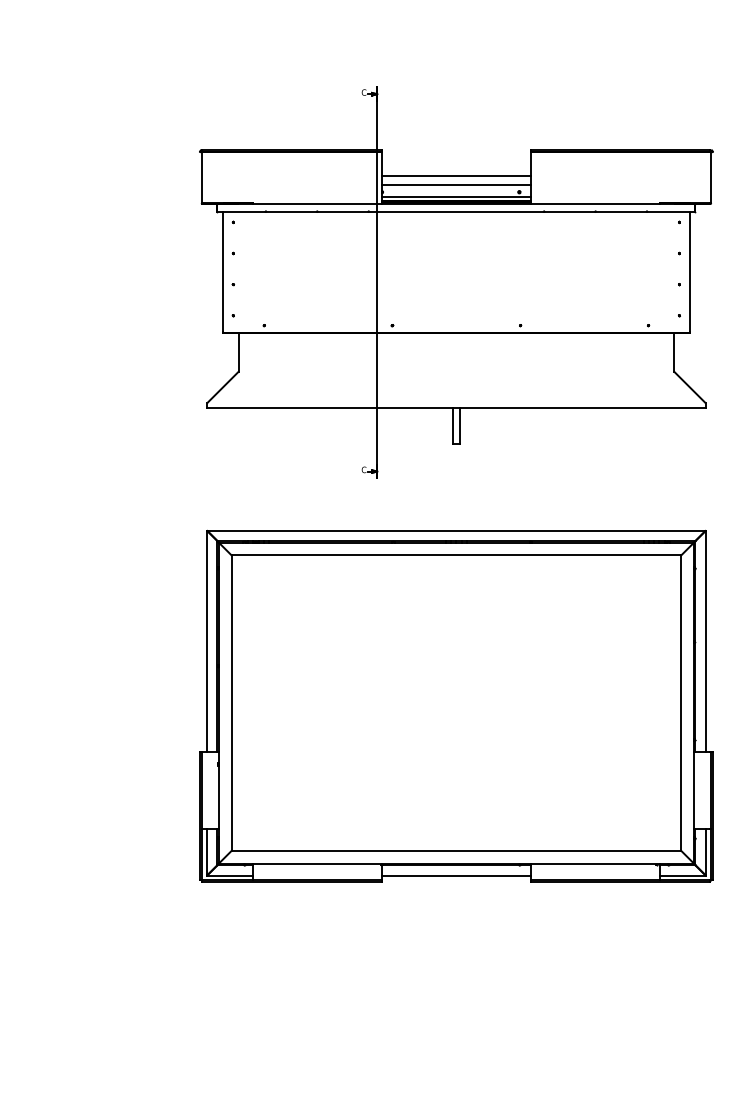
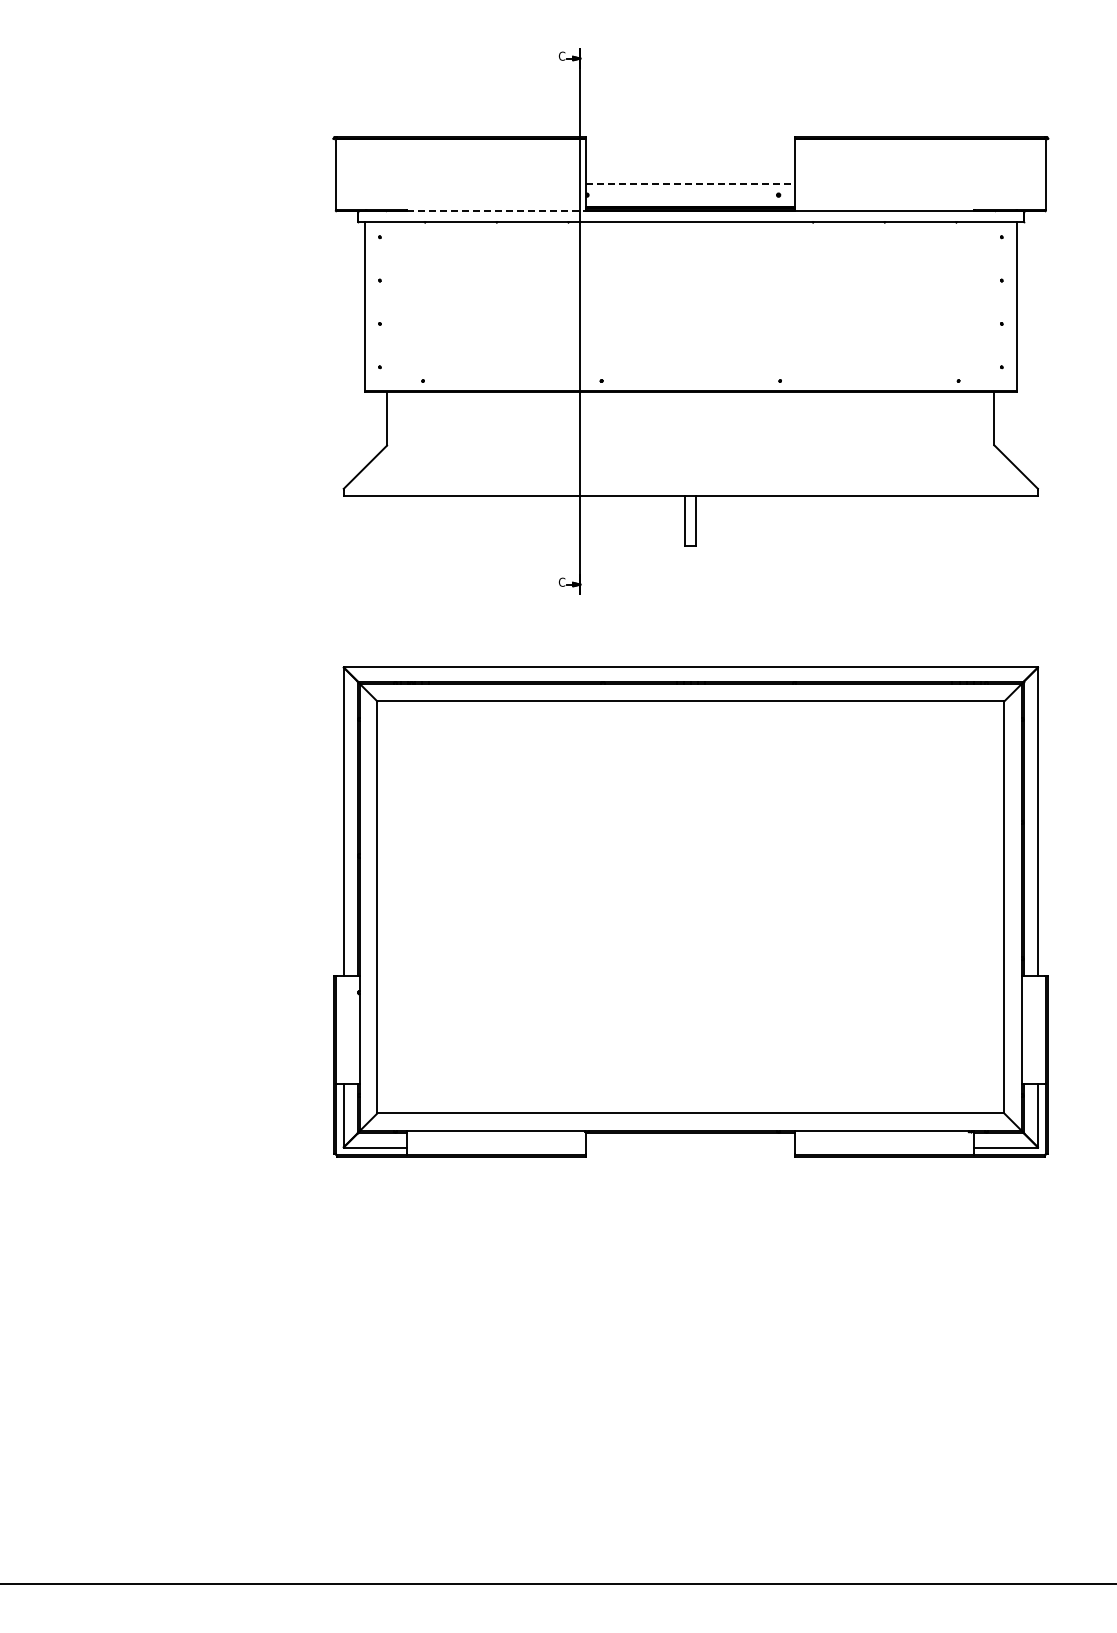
line: (456, 176) -> (690, 173), removed
line: (456, 184) -> (691, 184), solid -> dashed
line: (456, 197) -> (690, 202), removed
line: (317, 203) -> (496, 211), solid -> dashed
line: (456, 875) -> (690, 1147), removed

